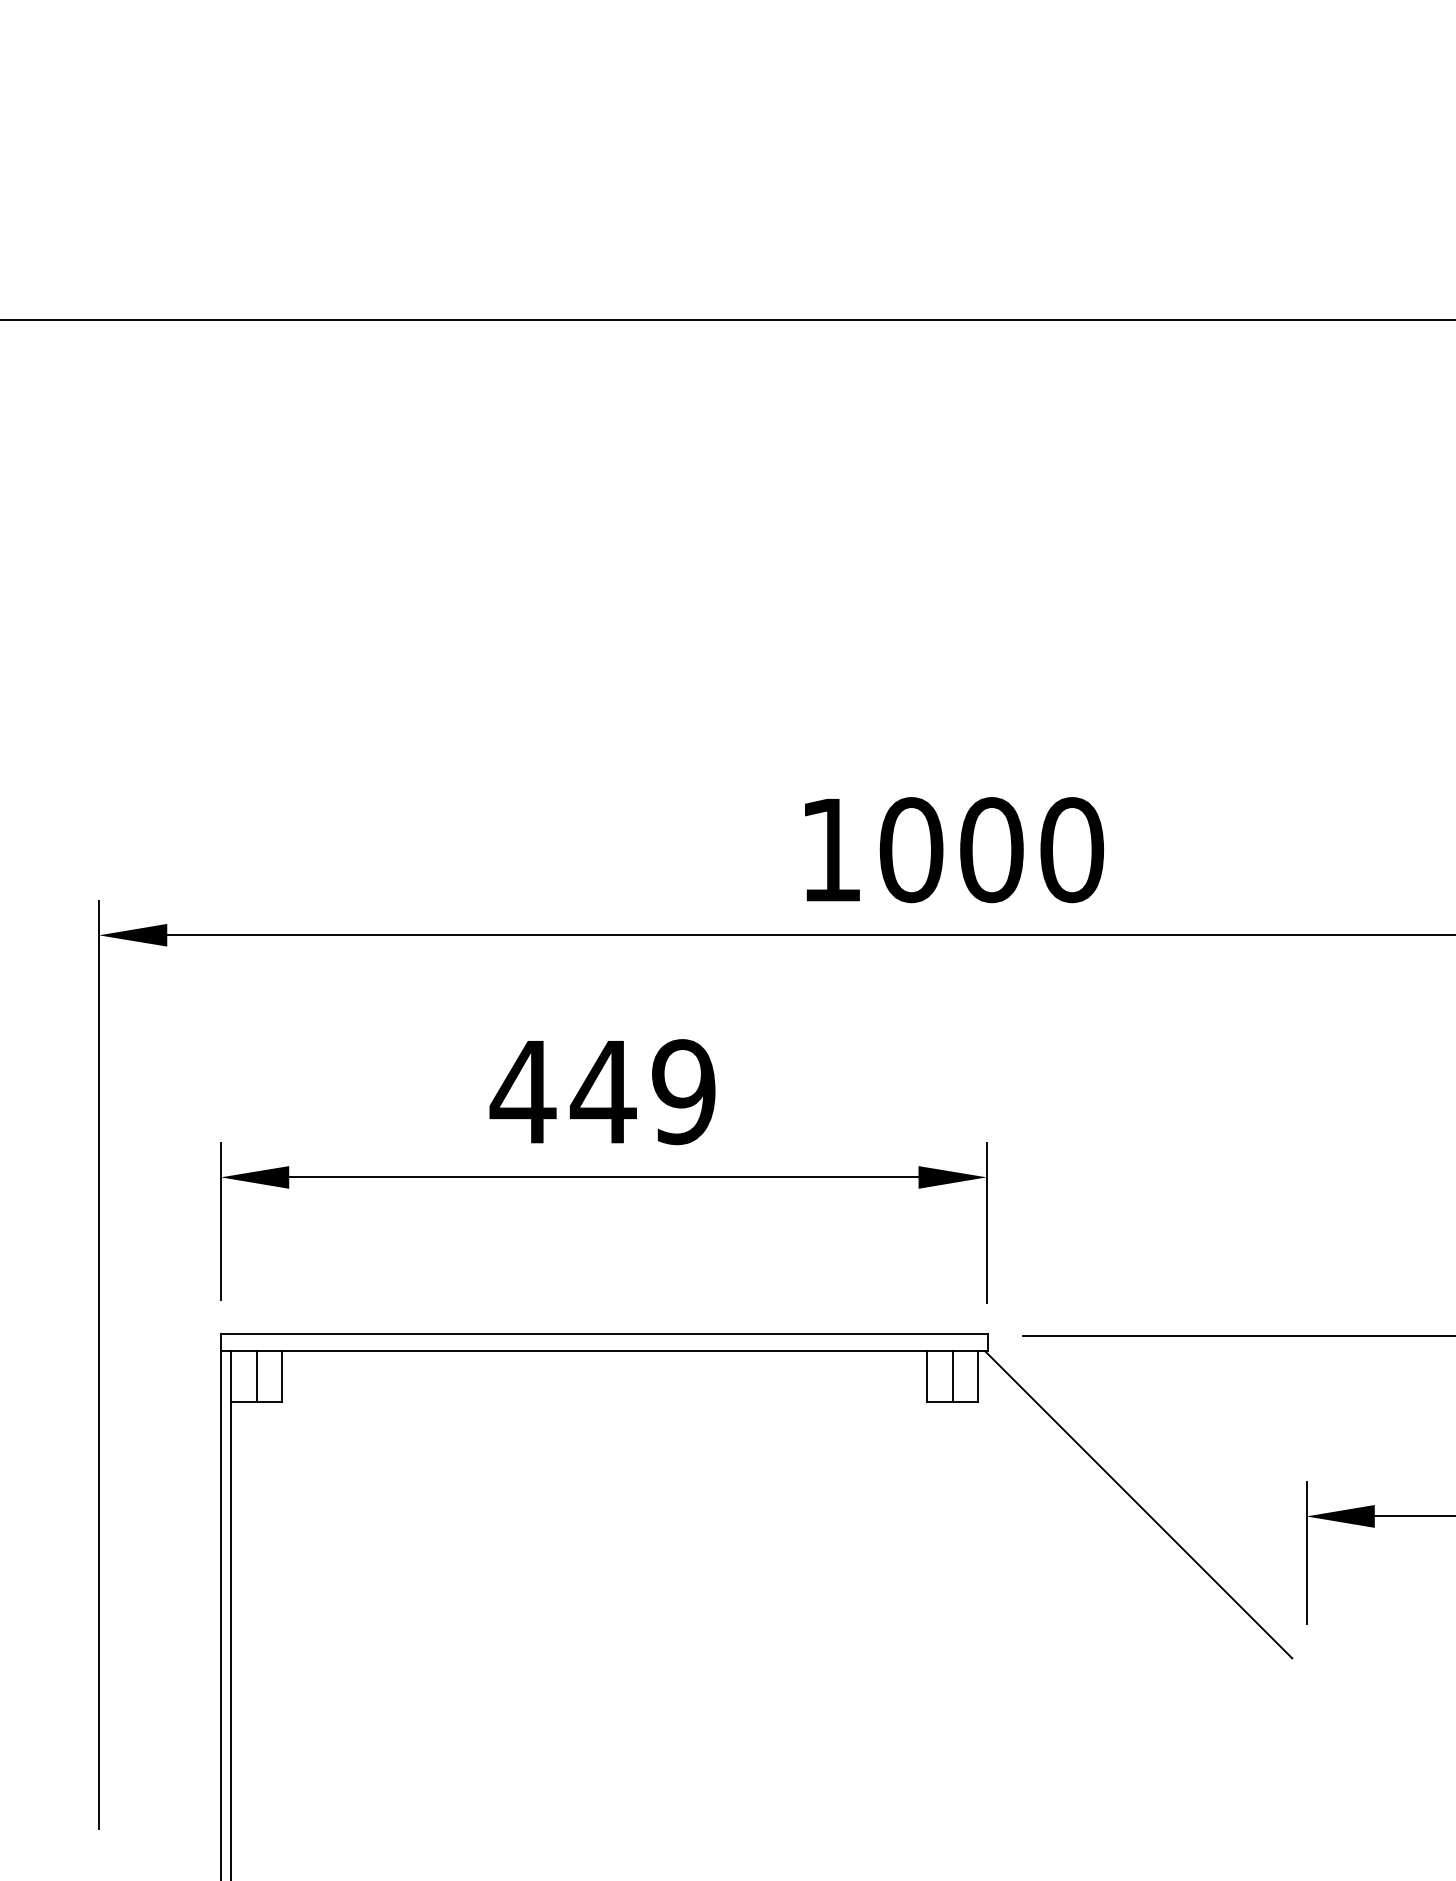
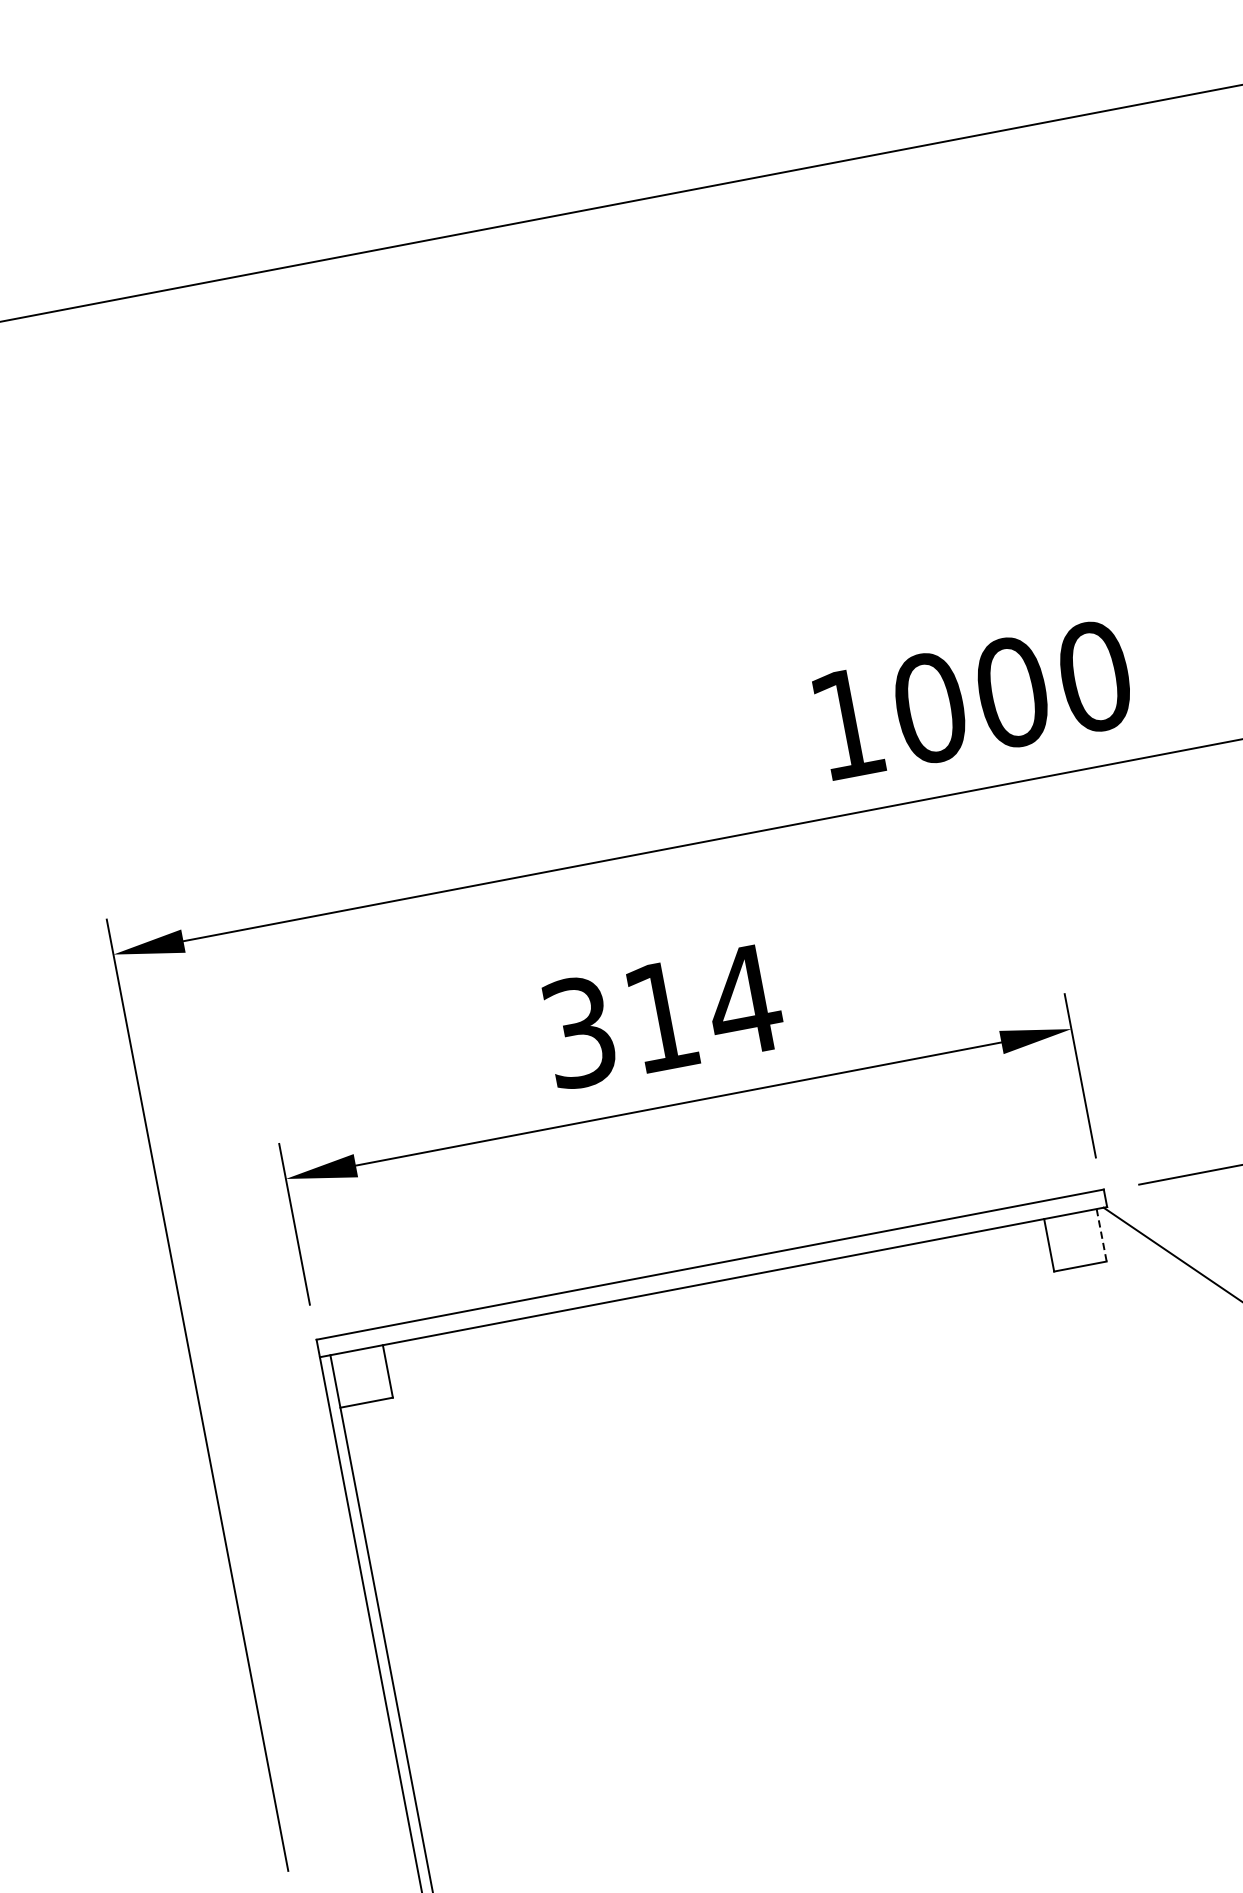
text: (603, 1092) -> (661, 1017), 449 -> 314
line: (256, 1376) -> (361, 1376), removed
line: (952, 1376) -> (1075, 1240), removed
line: (978, 1376) -> (1101, 1234), solid -> dashed

